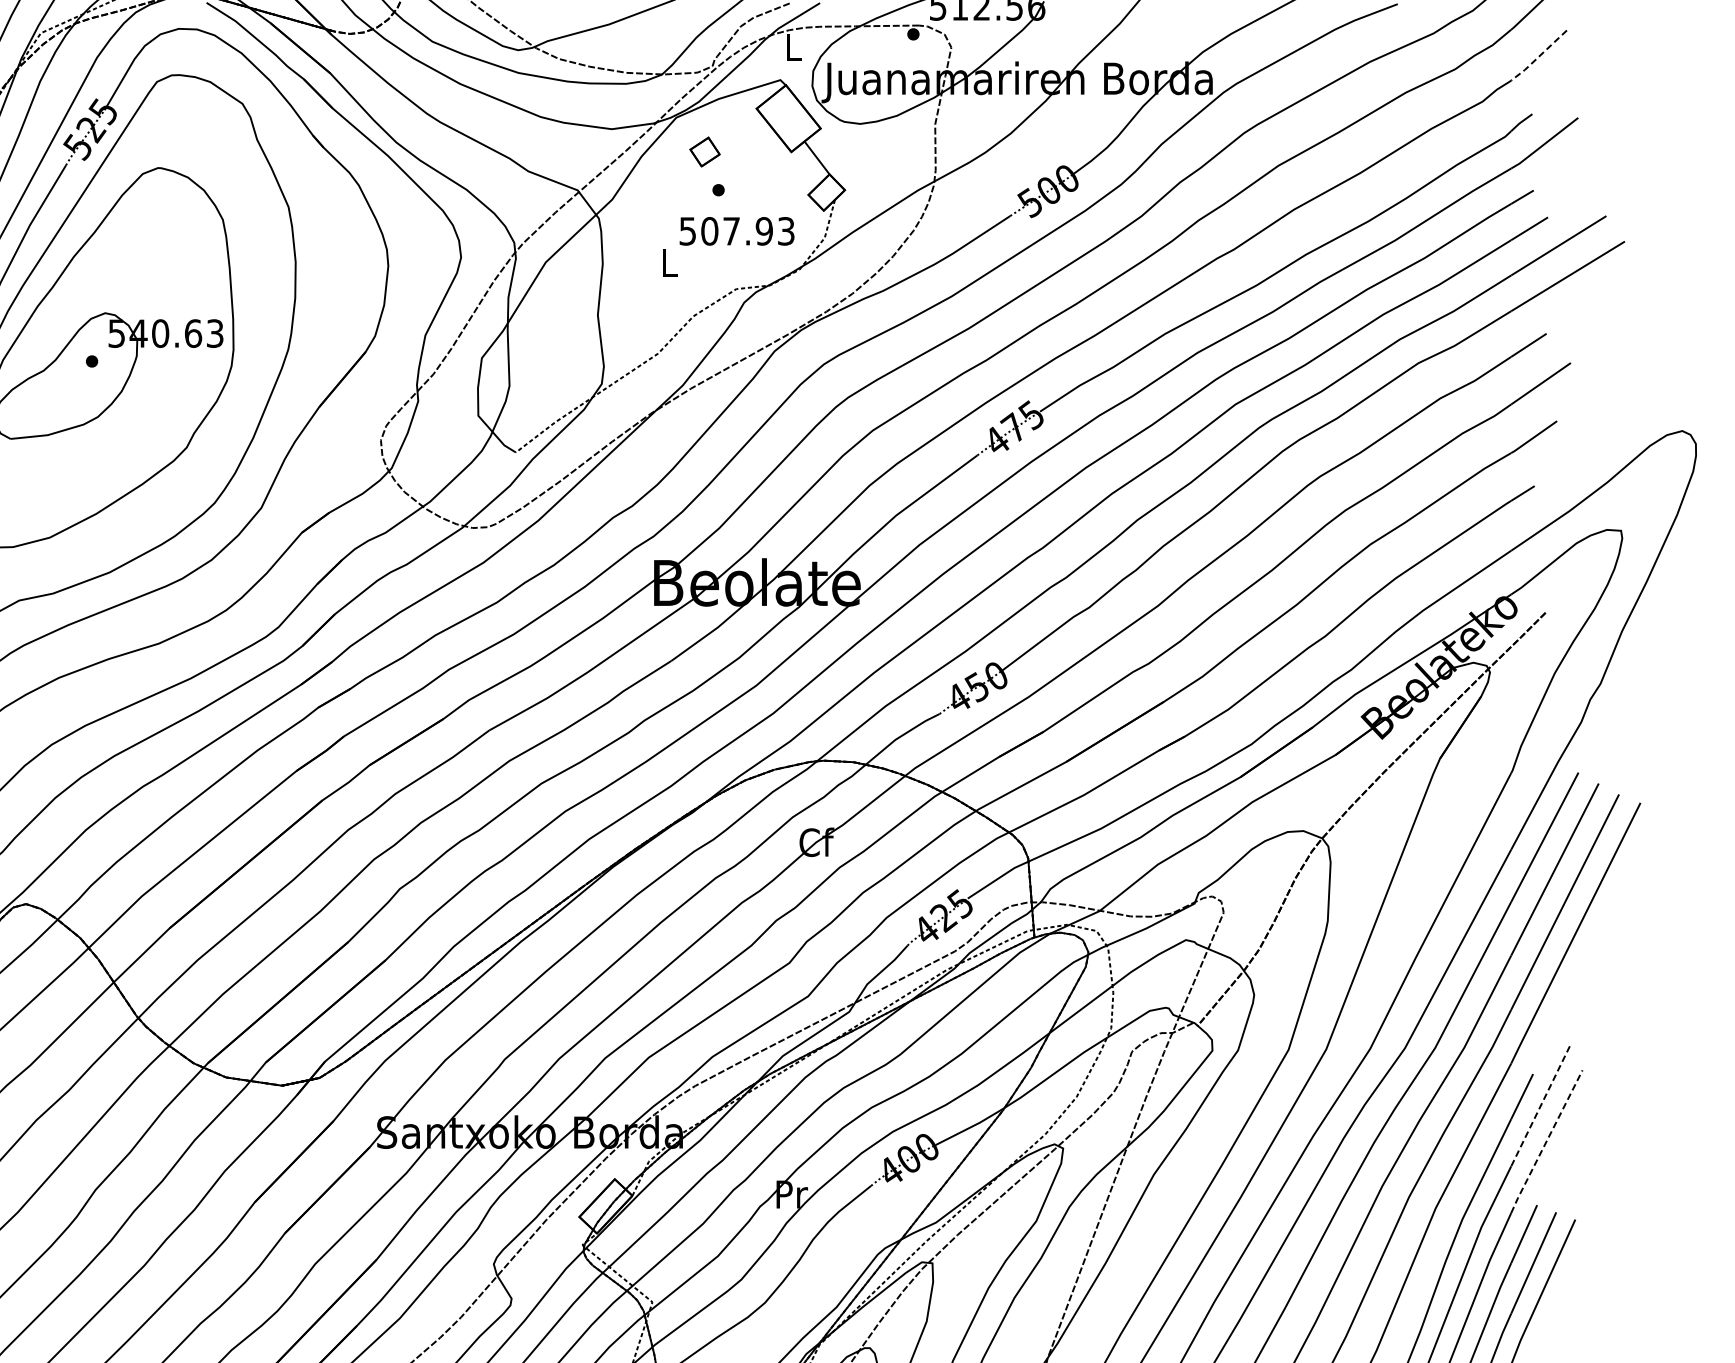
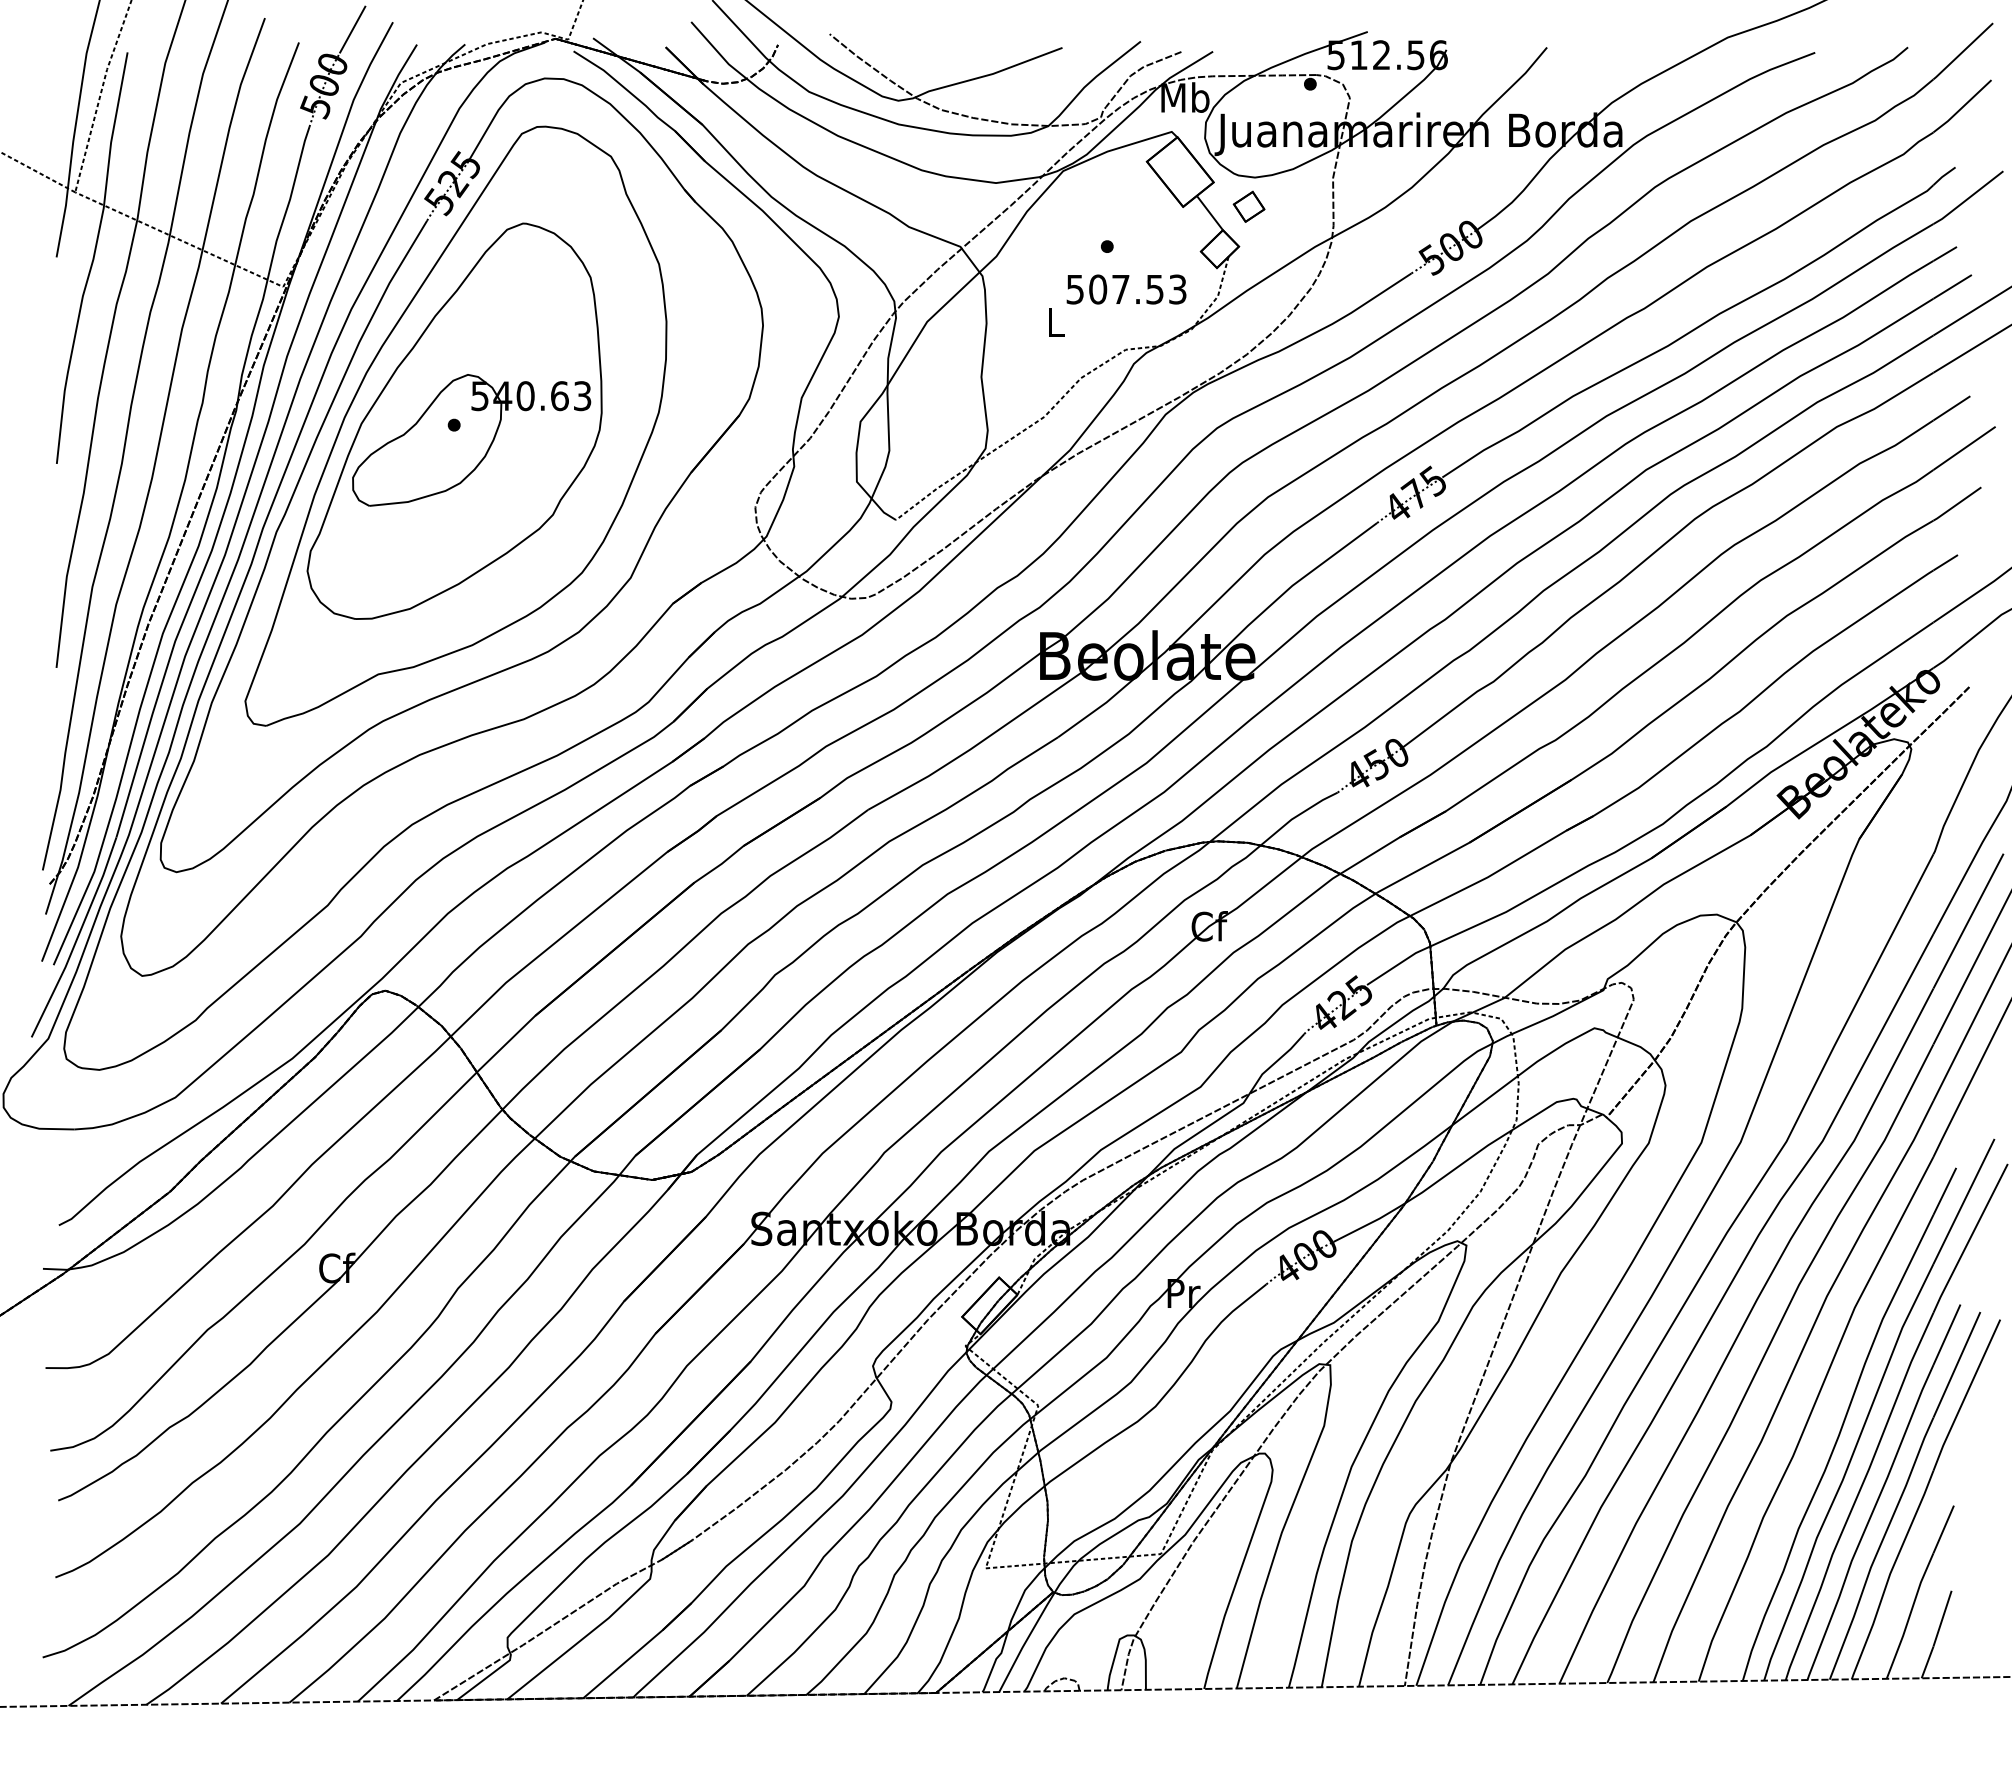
text: (793, 47) -> (1185, 97), L -> Mb
line: (1539, 56) -> (1962, 107), dashed -> solid
part: (704, 151) -> (1248, 206), moved
text: (763, 231) -> (1154, 289), 507.93 -> 507.53
line: (1541, 1106) -> (1964, 1201), dashed -> solid
line: (1546, 1141) -> (1970, 1238), dashed -> solid

